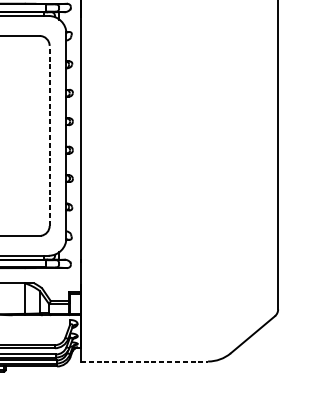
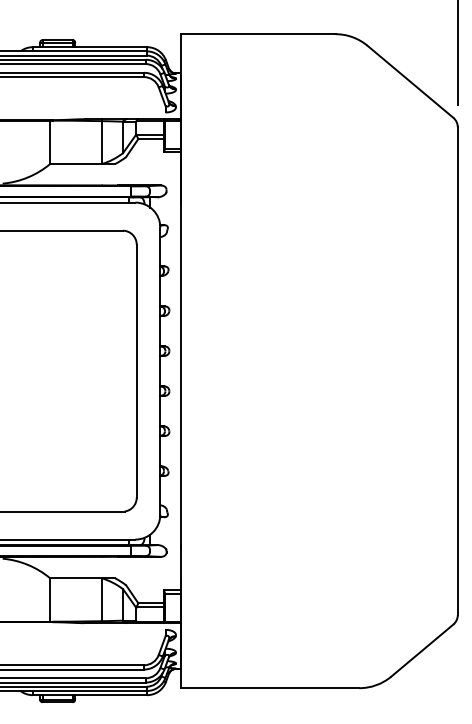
line: (49, 136) -> (136, 371), dashed -> solid
line: (144, 361) -> (270, 688), dashed -> solid

